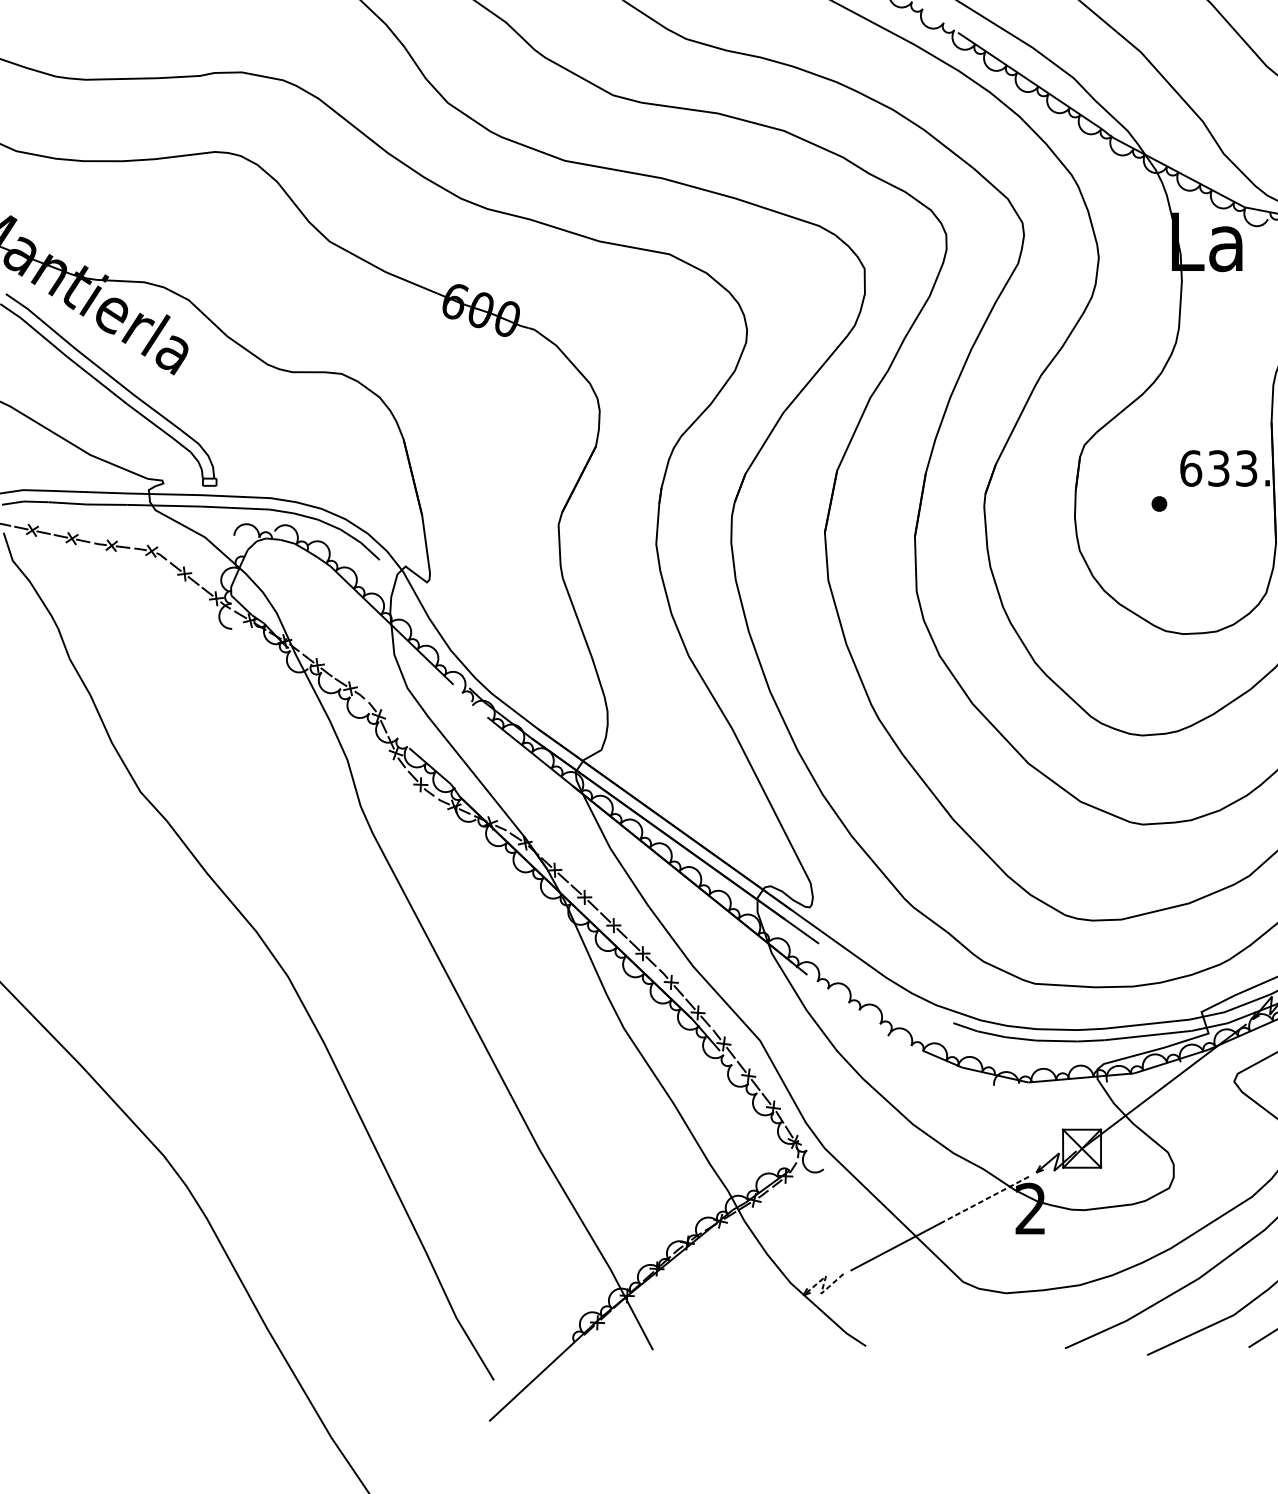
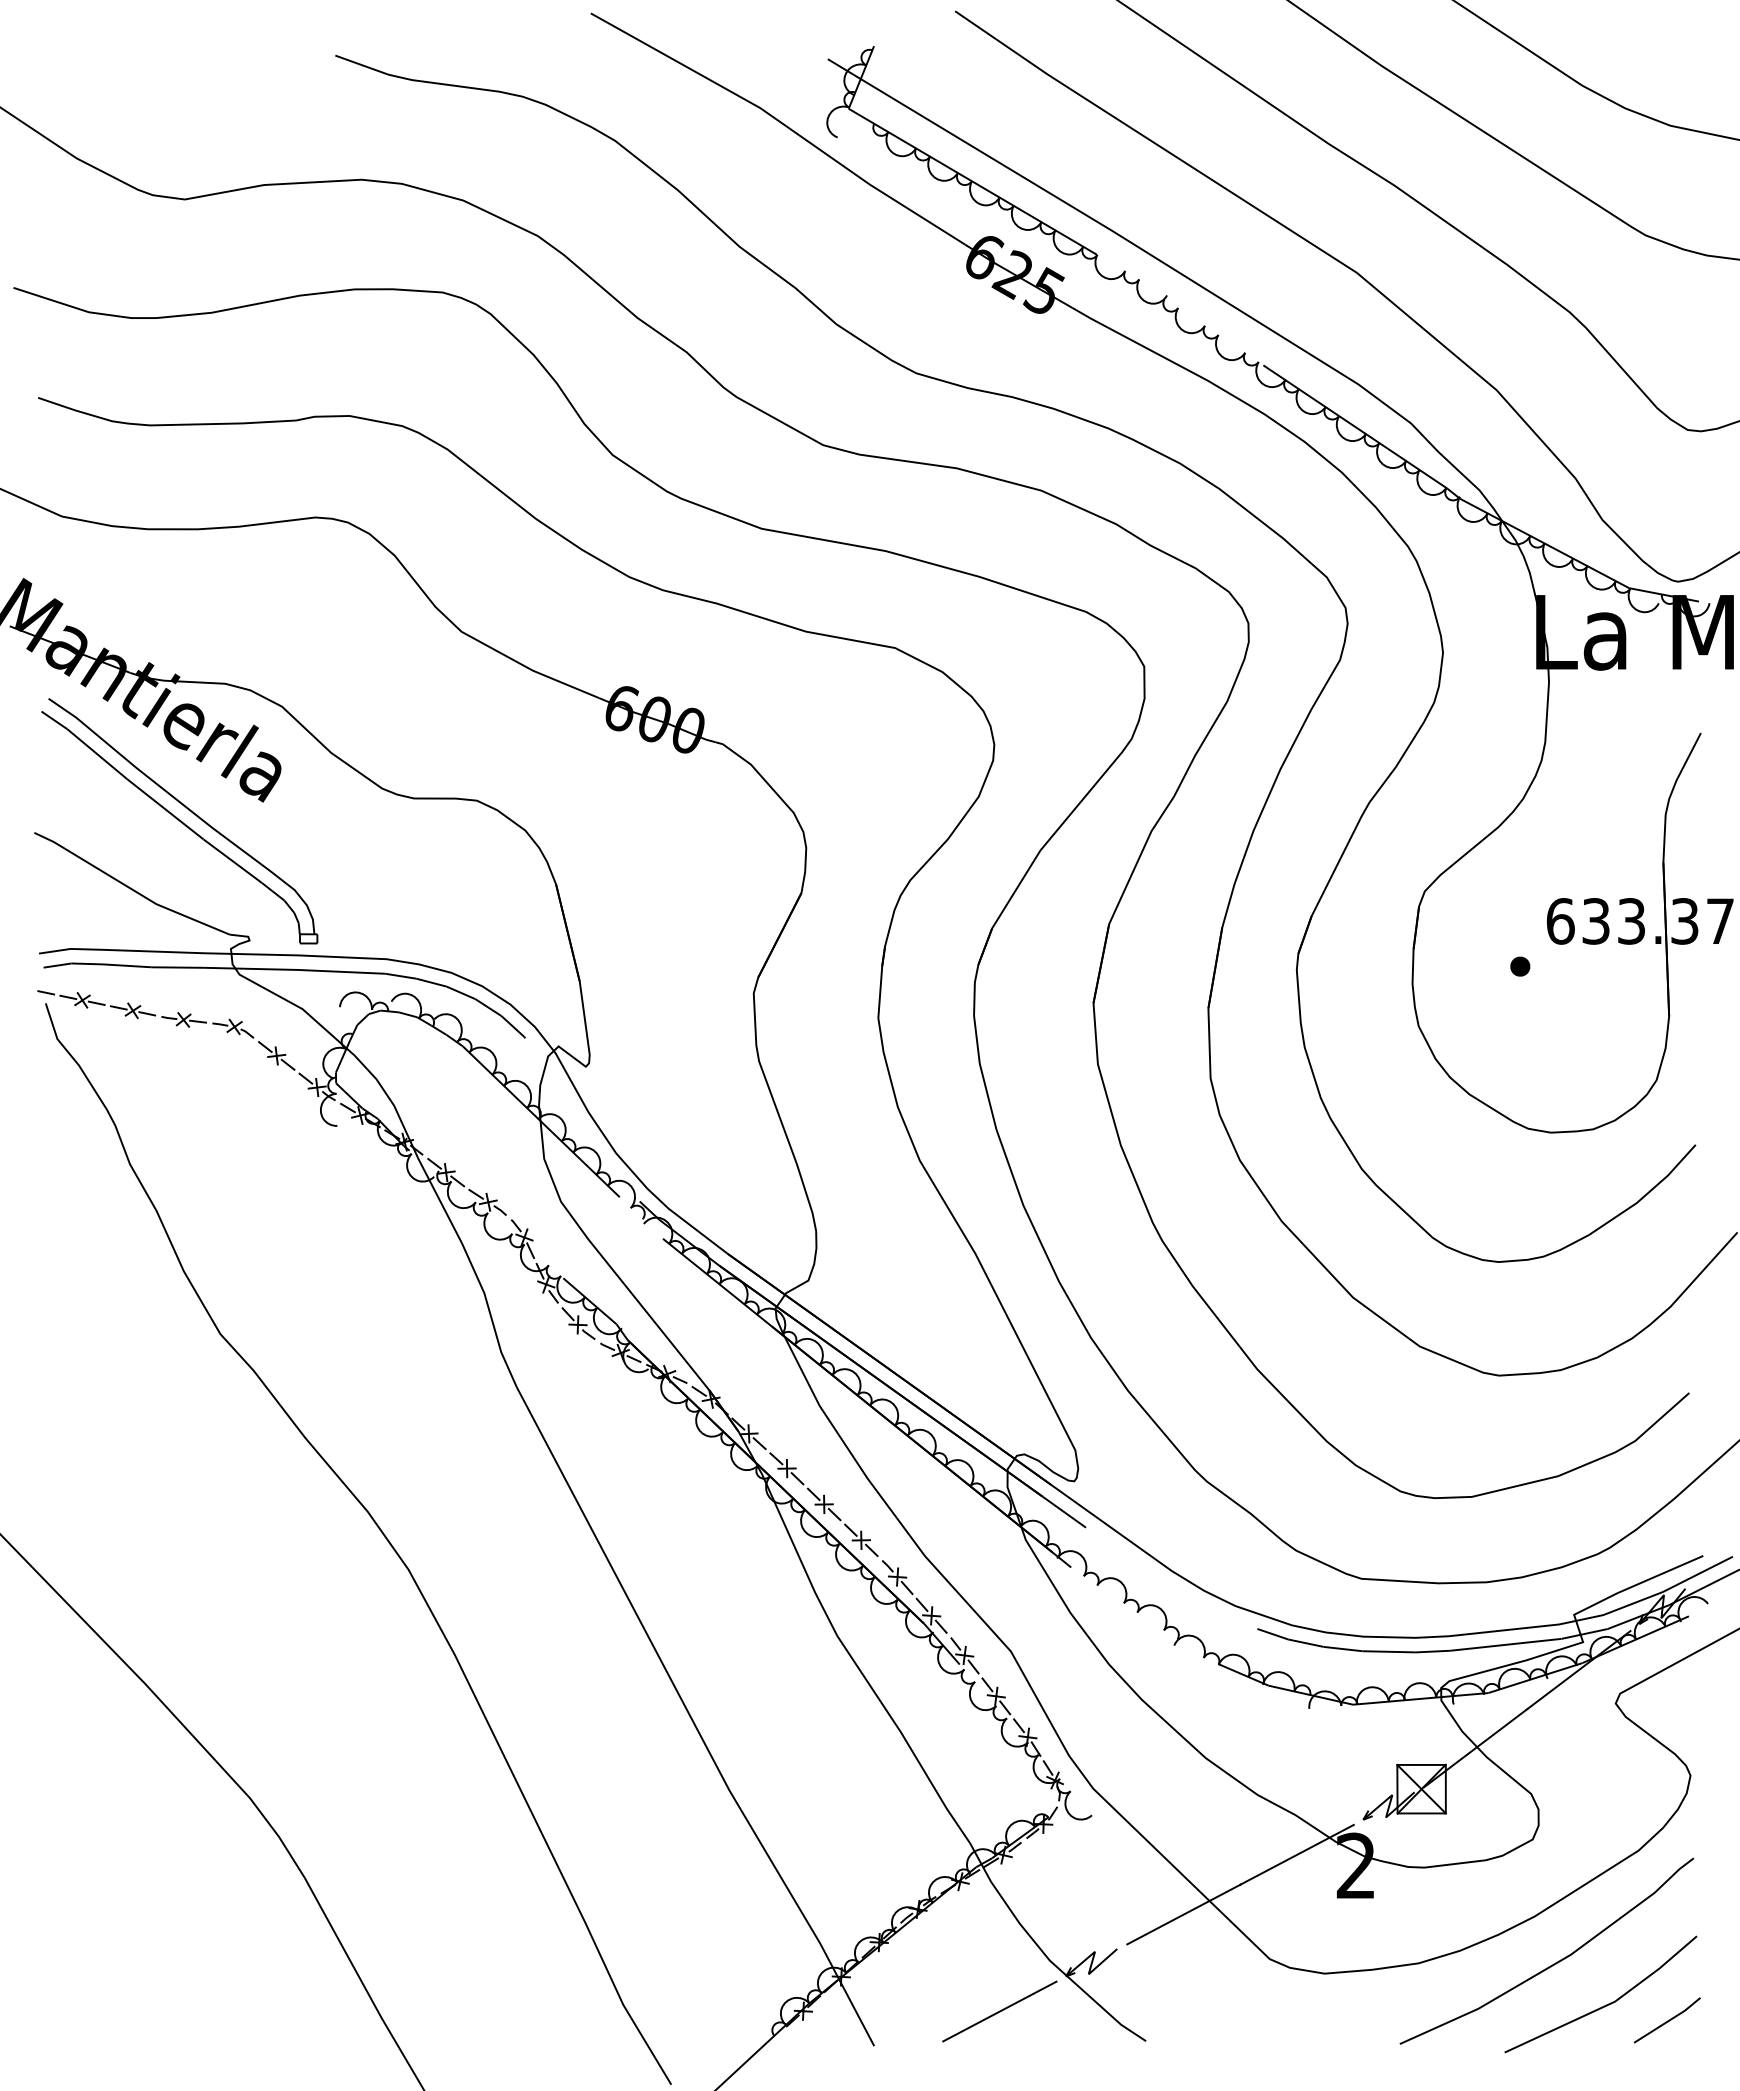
line: (984, 1200) -> (1296, 1855), dashed -> solid
line: (823, 1285) -> (1091, 1963), dashed -> solid
line: (751, 1322) -> (999, 2011), added

